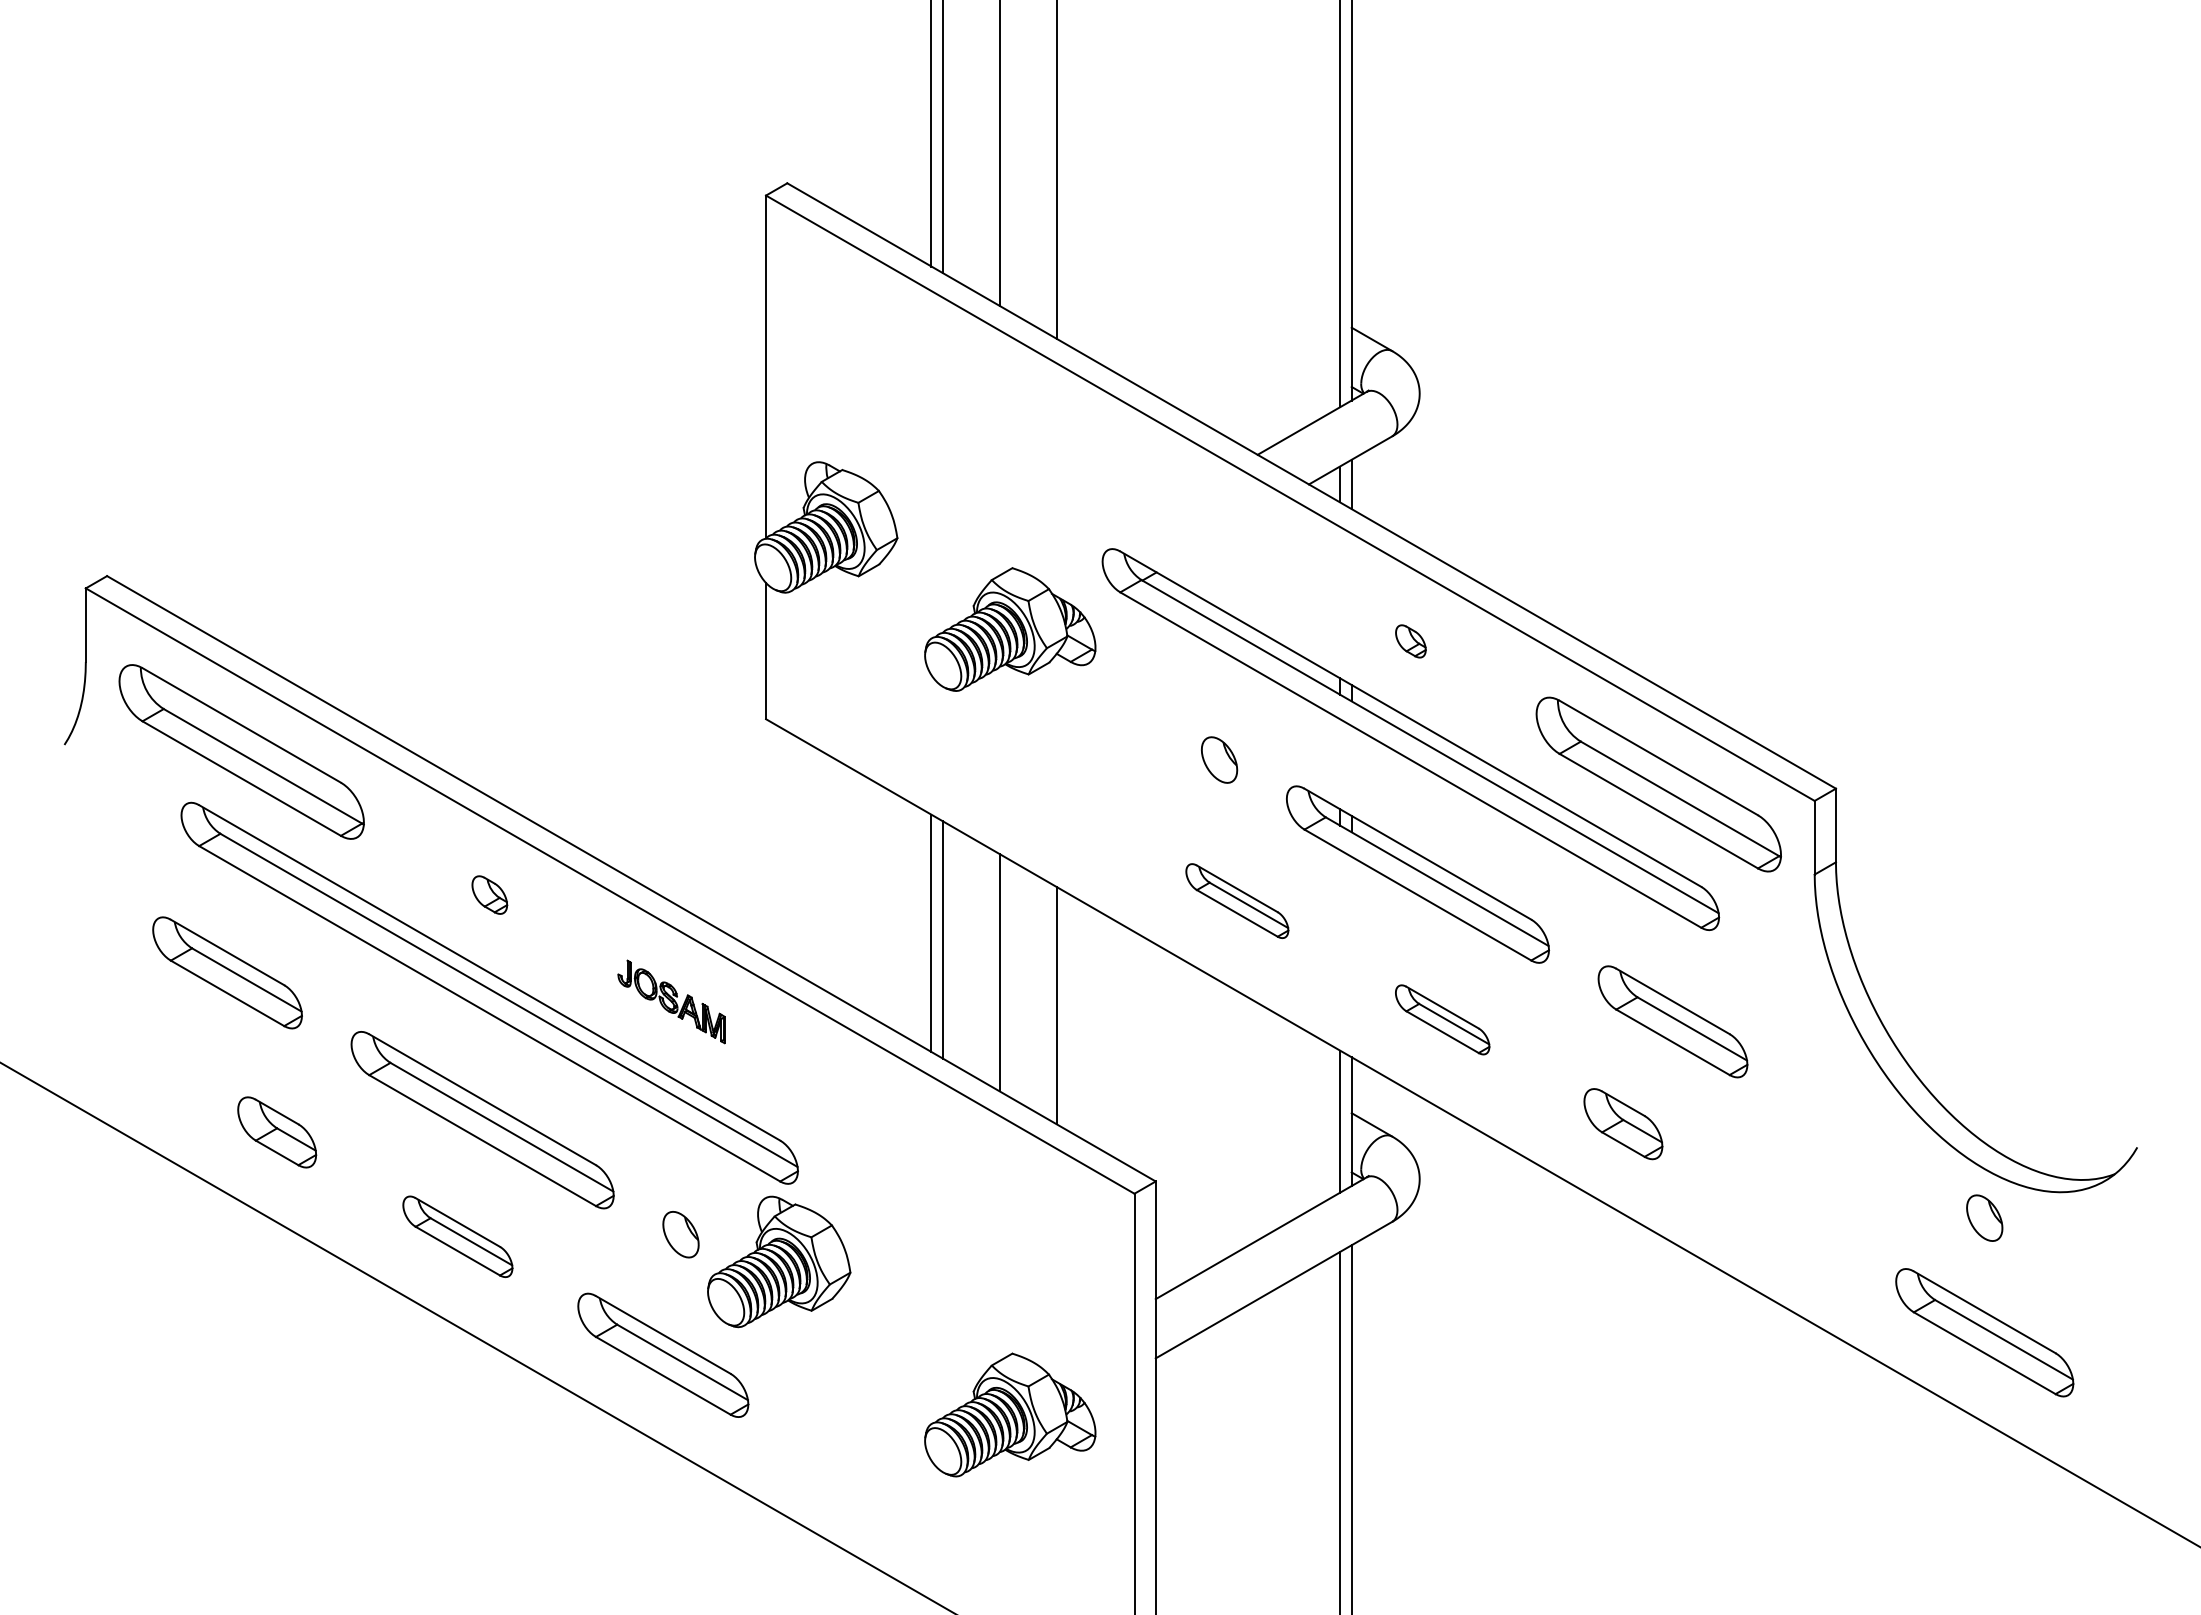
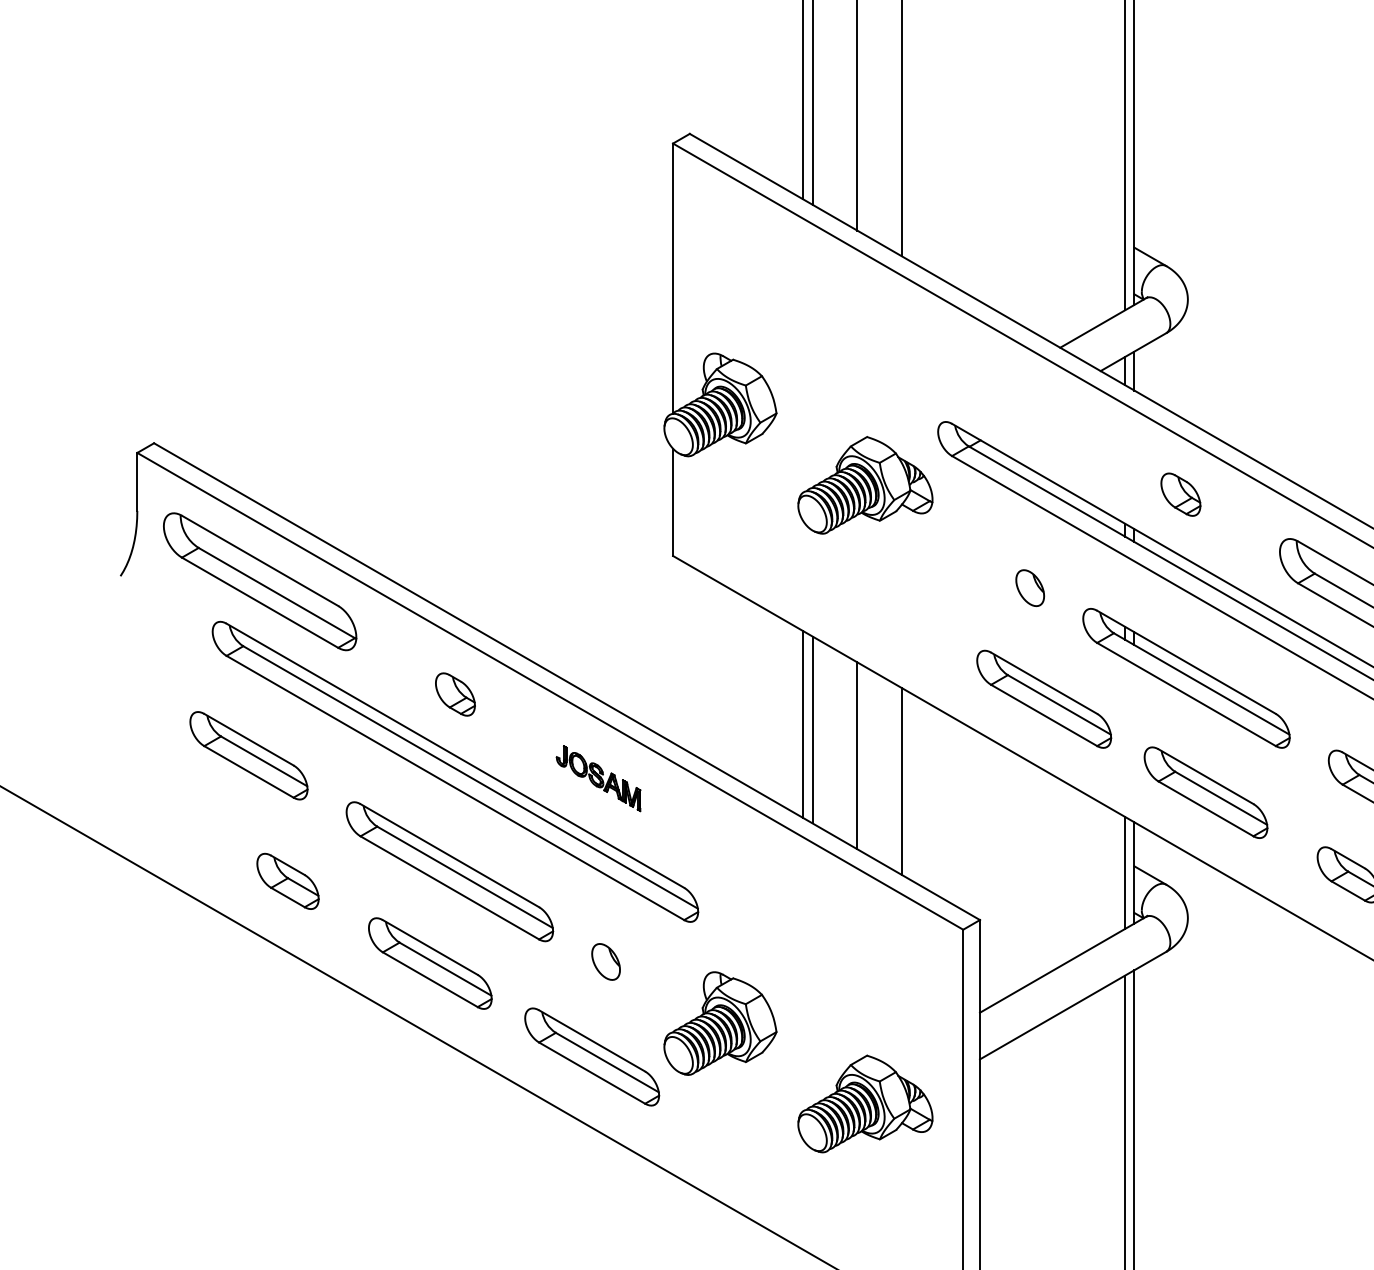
part: (1410, 641) -> (1180, 494), size x1.67
part: (489, 894) -> (455, 694), size x1.43
part: (1237, 900) -> (1044, 698), size x1.67
part: (1442, 1019) -> (1205, 792), size x1.67
part: (457, 1236) -> (430, 963), size x1.43
part: (779, 1261) -> (720, 1023), moved

